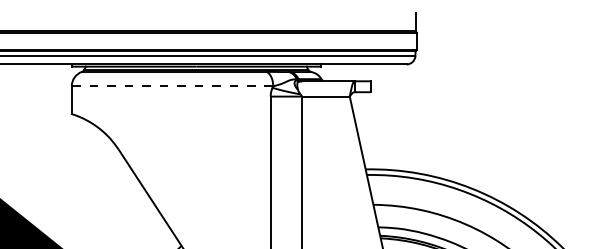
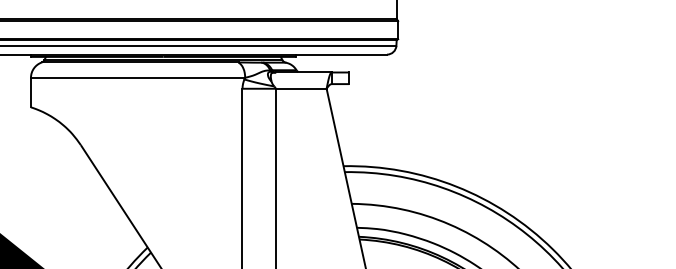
line: (171, 85) -> (137, 77), dashed -> solid

